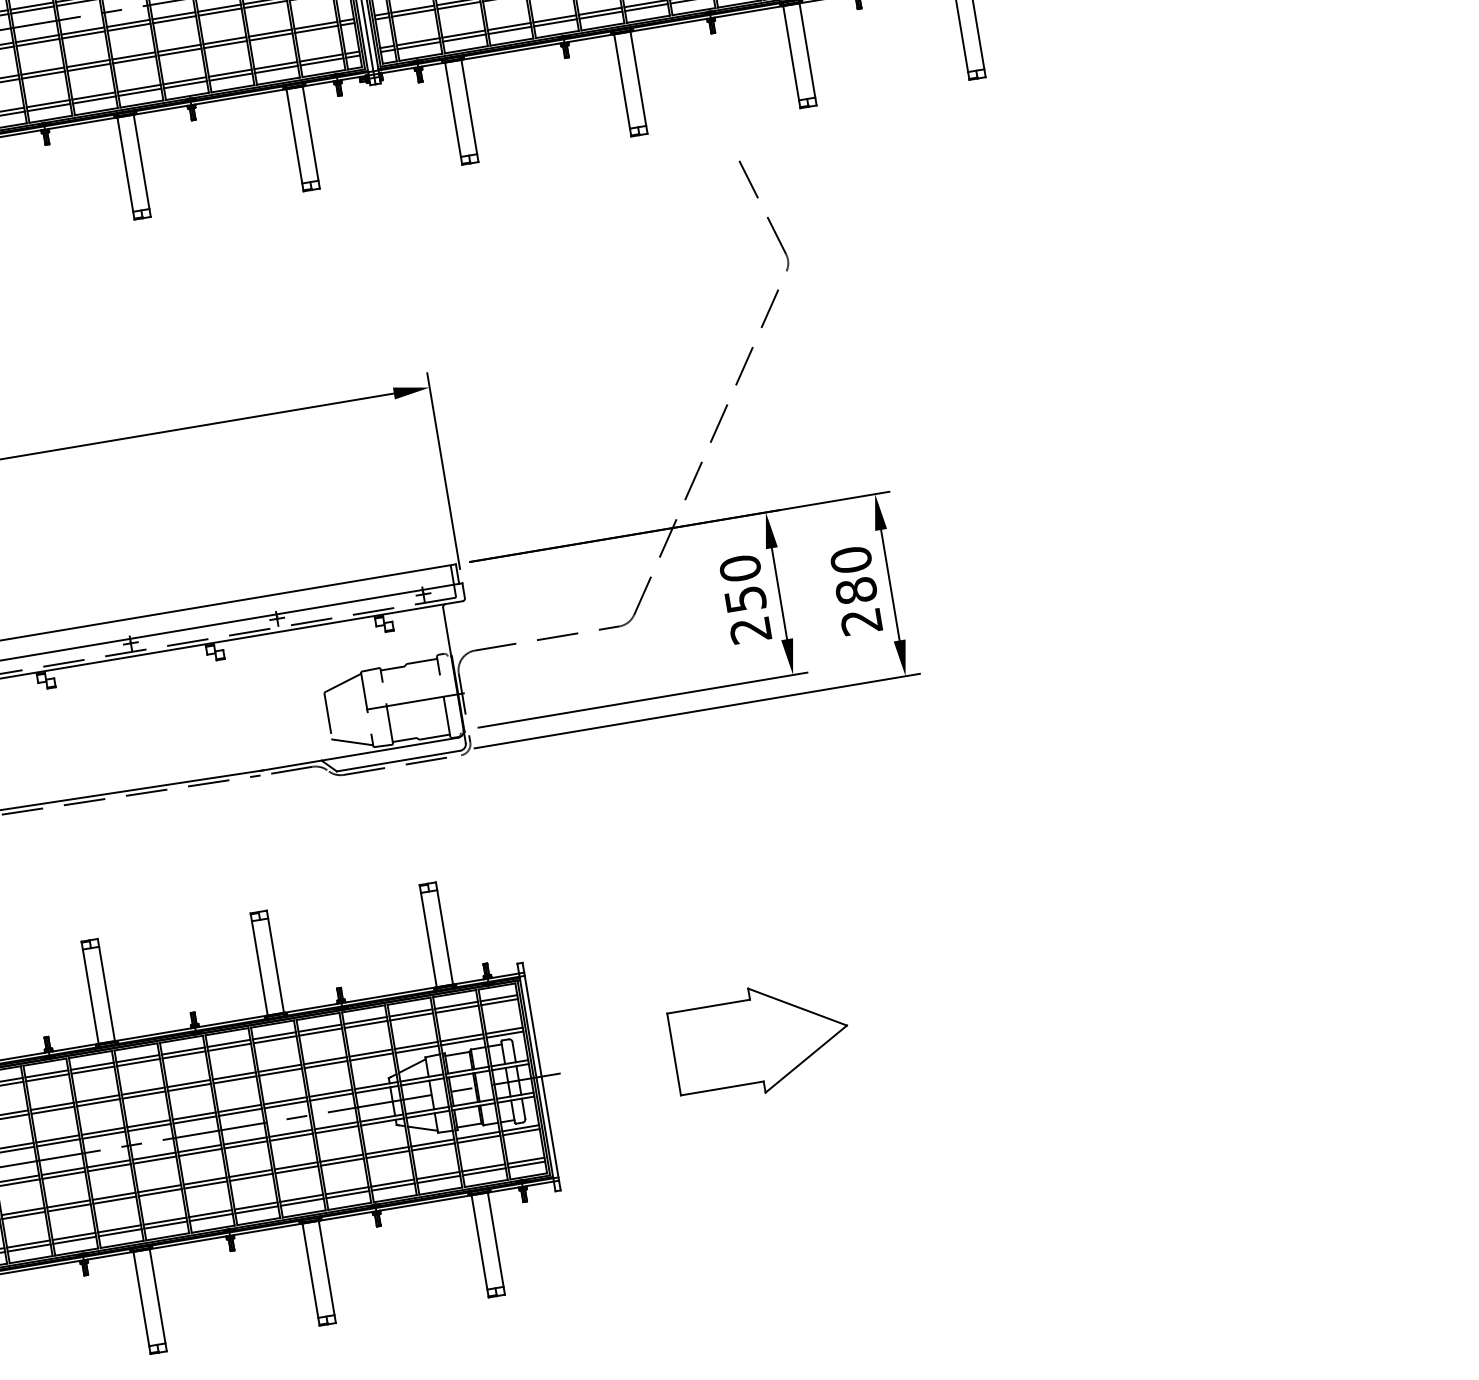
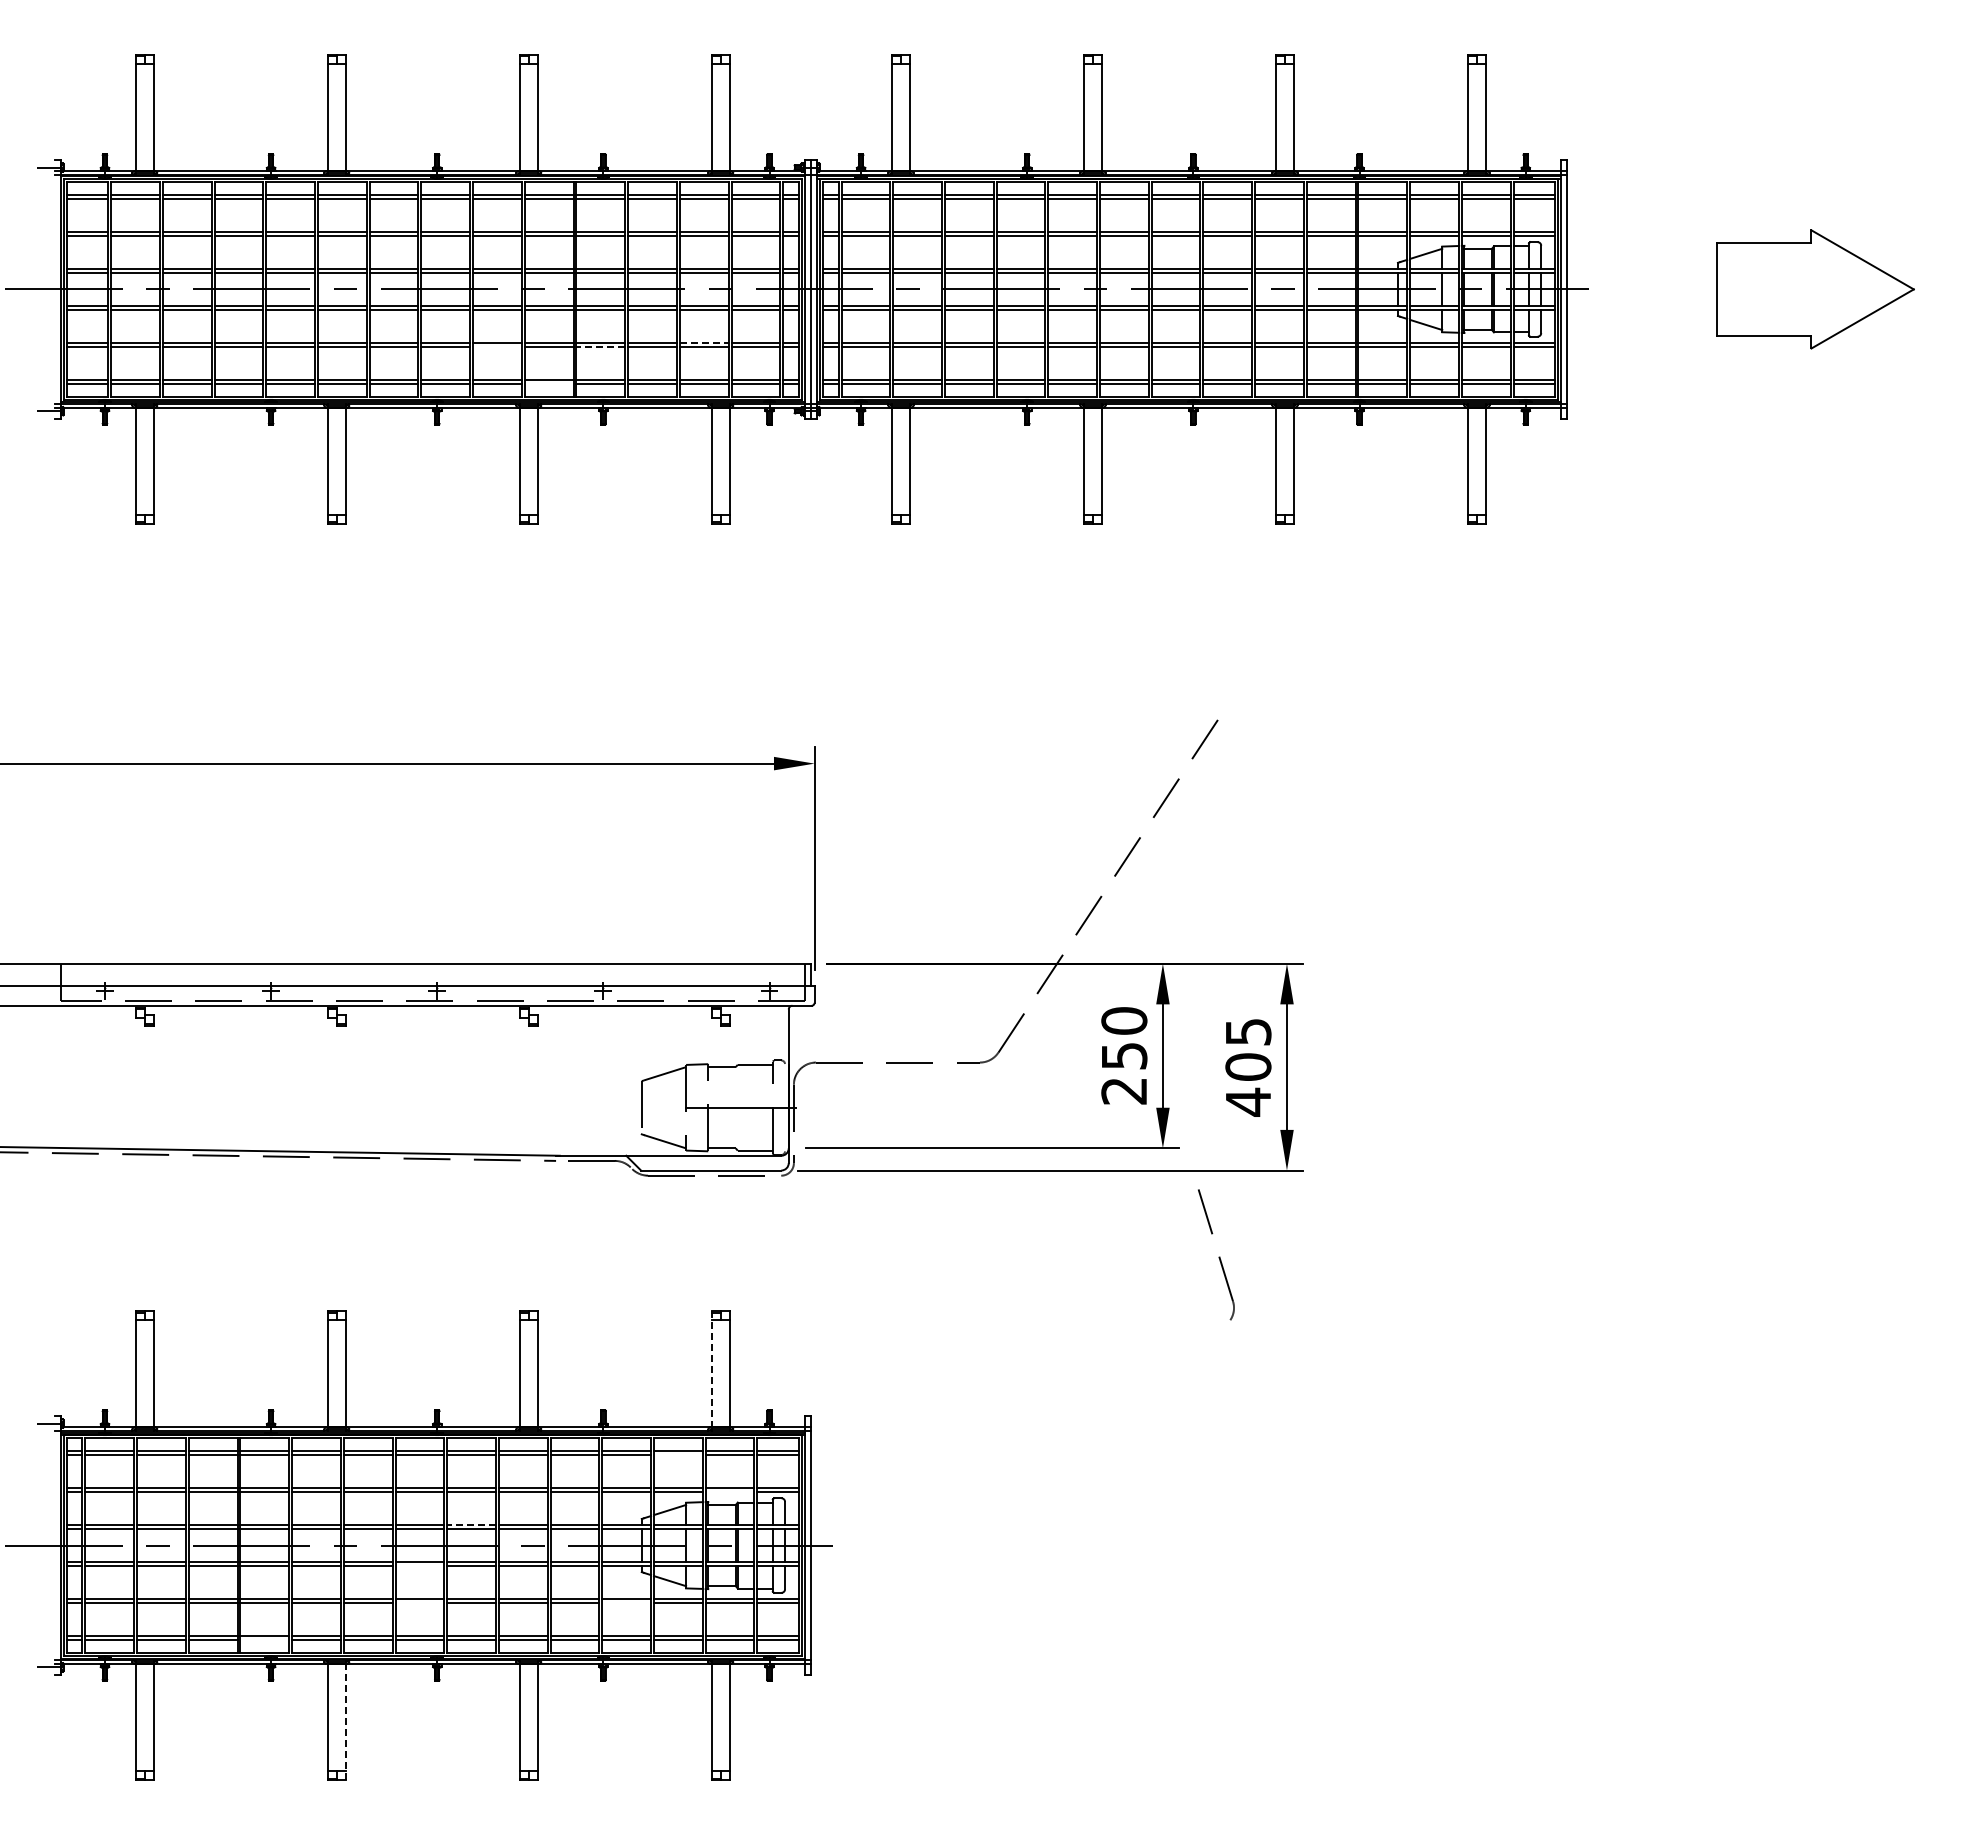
line: (270, 32) -> (704, 342), solid -> dashed
line: (179, 52) -> (600, 347), solid -> dashed
line: (89, 67) -> (497, 347), removed
line: (139, 92) -> (548, 383), removed
part: (764, 215) -> (1216, 1254), moved
text: (856, 591) -> (1248, 1067), 280 -> 405
line: (428, 936) -> (711, 1369), solid -> dashed
line: (410, 1016) -> (677, 1455), removed
part: (760, 1039) -> (1059, 1545), removed
line: (462, 1041) -> (729, 1492), removed
line: (239, 1108) -> (471, 1524), solid -> dashed
line: (200, 1152) -> (419, 1566), removed
line: (387, 1154) -> (626, 1603), removed
line: (205, 1185) -> (419, 1603), removed
line: (74, 1240) -> (264, 1640), removed
line: (158, 1299) -> (346, 1721), solid -> dashed

